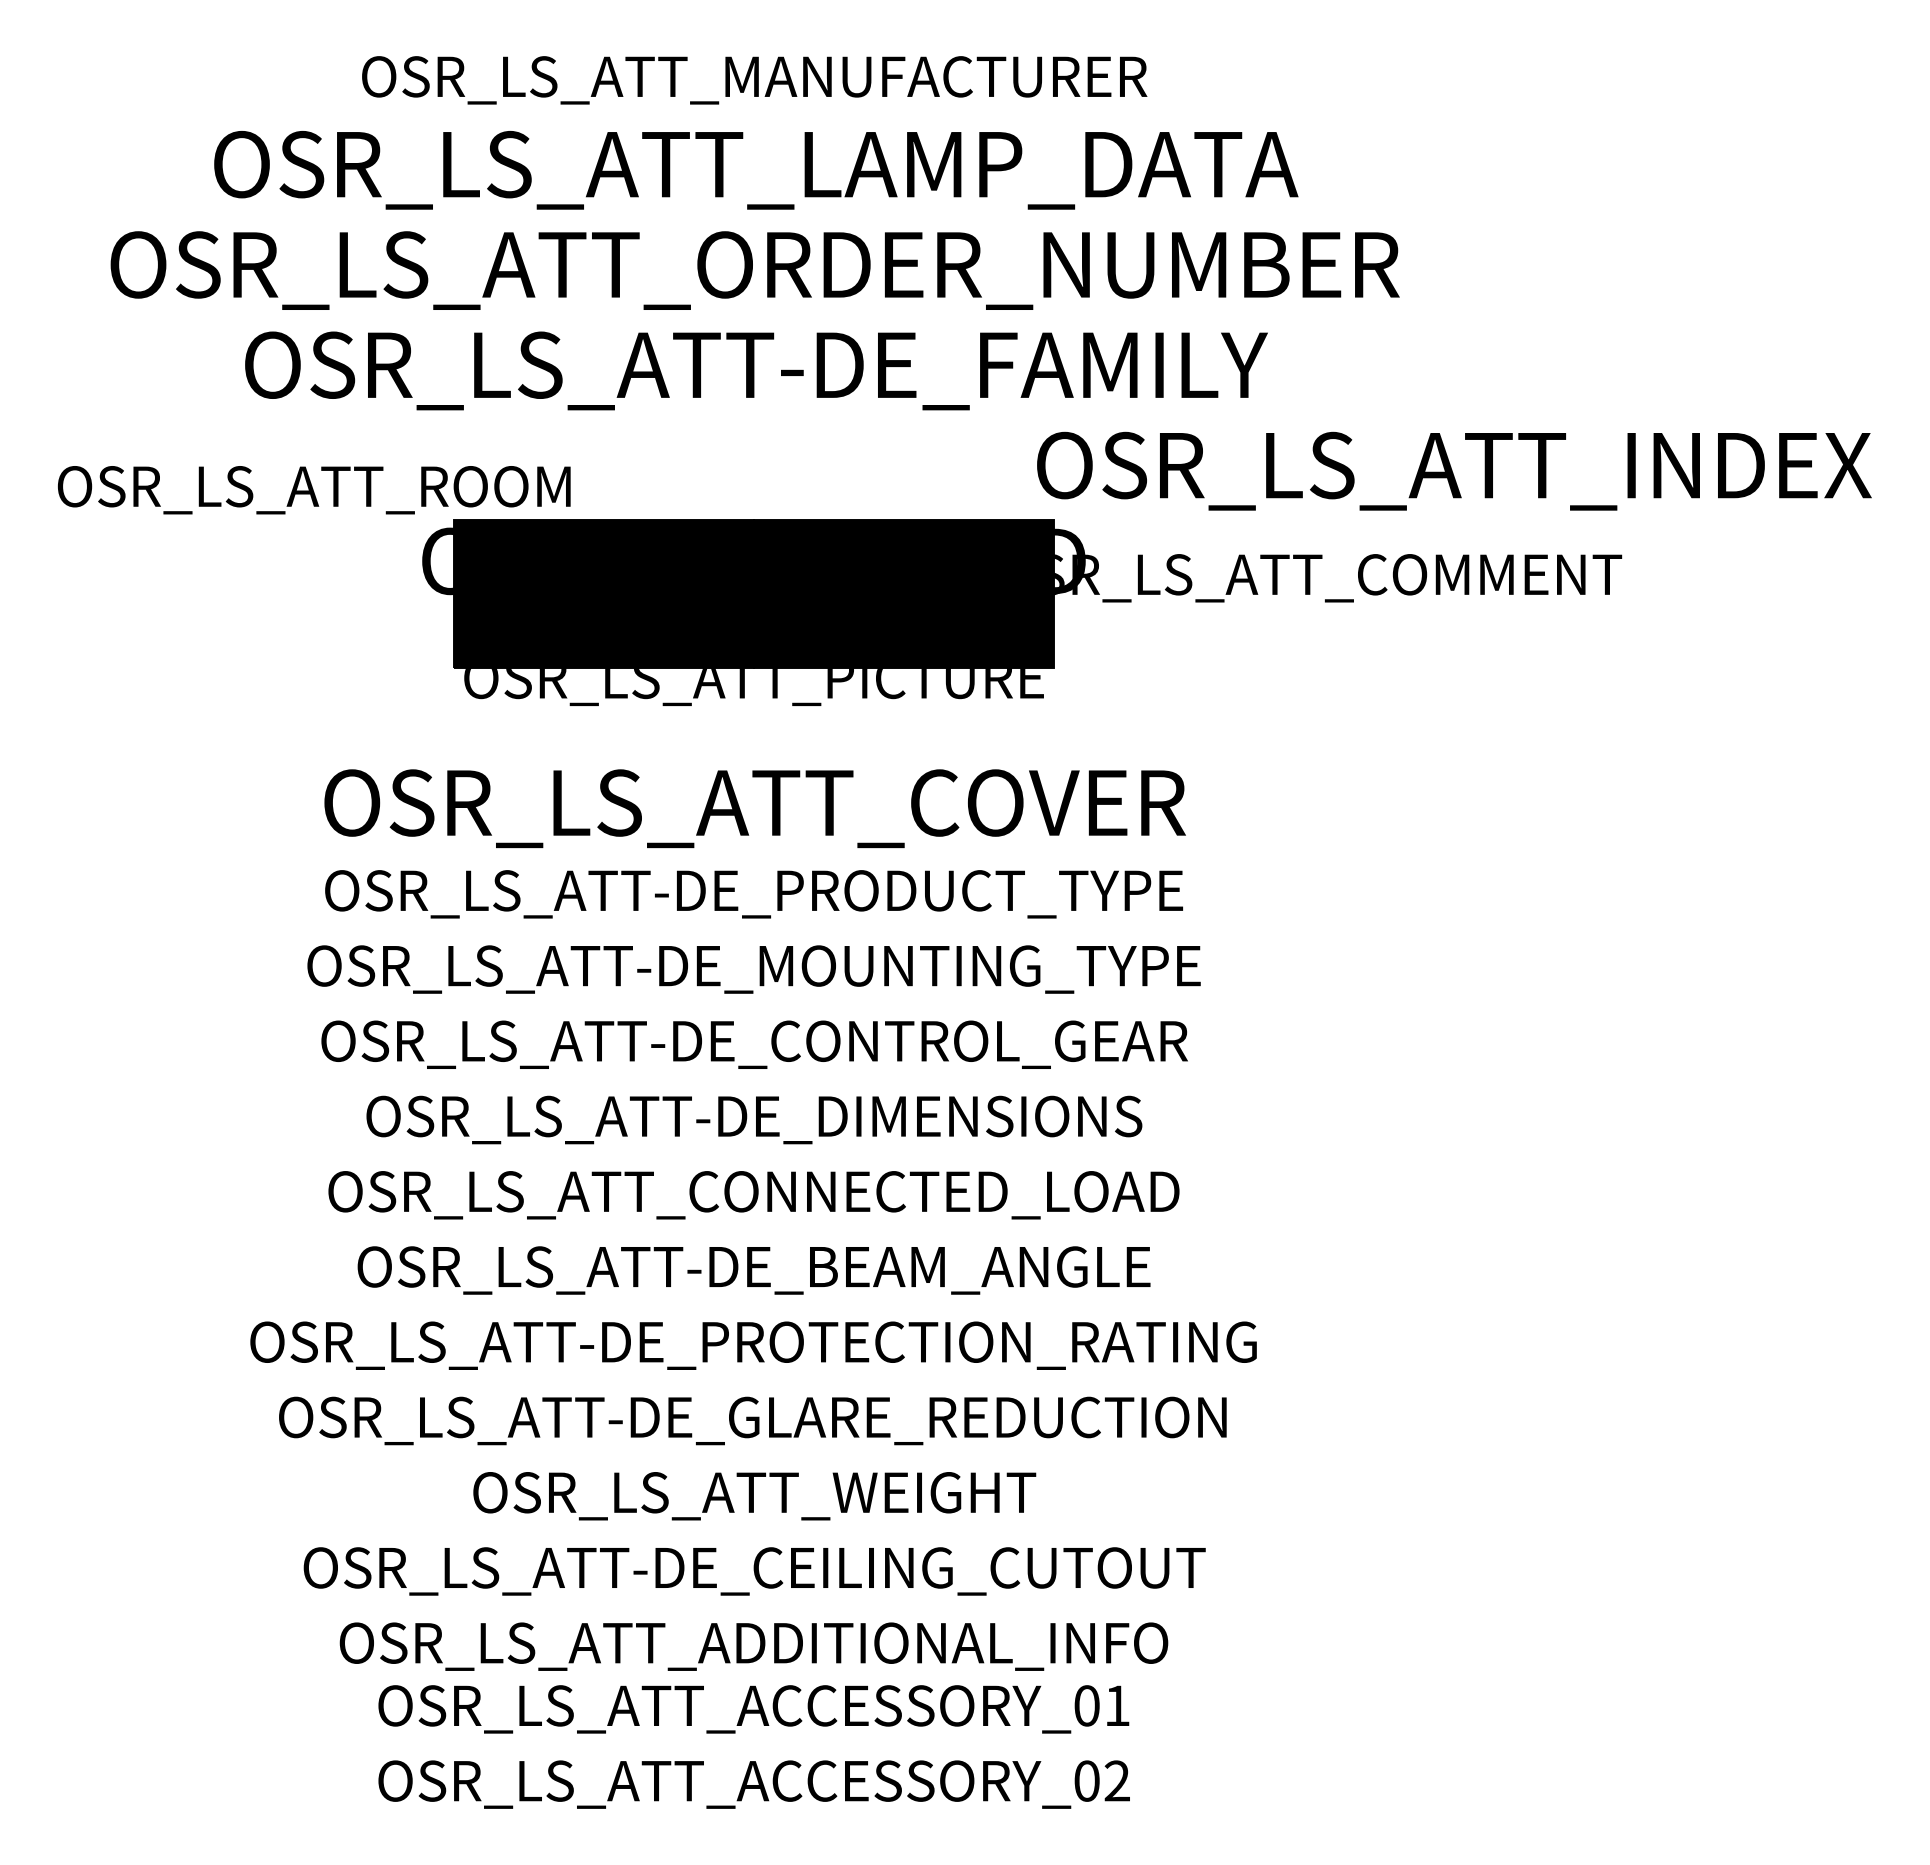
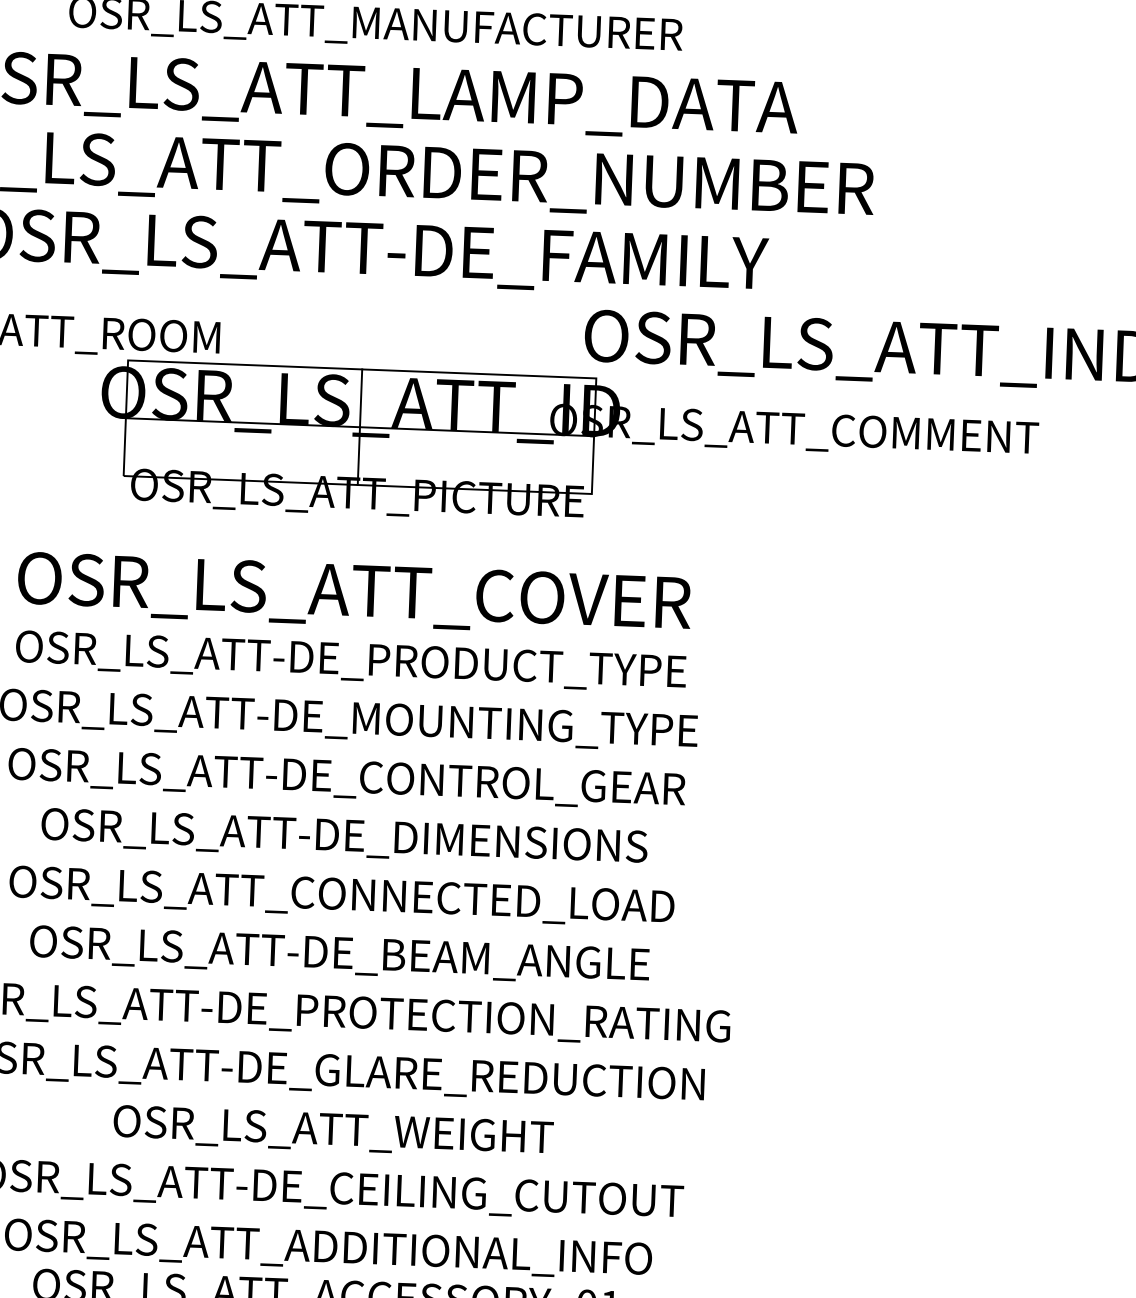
fill: (753, 593) -> (359, 426), removed

